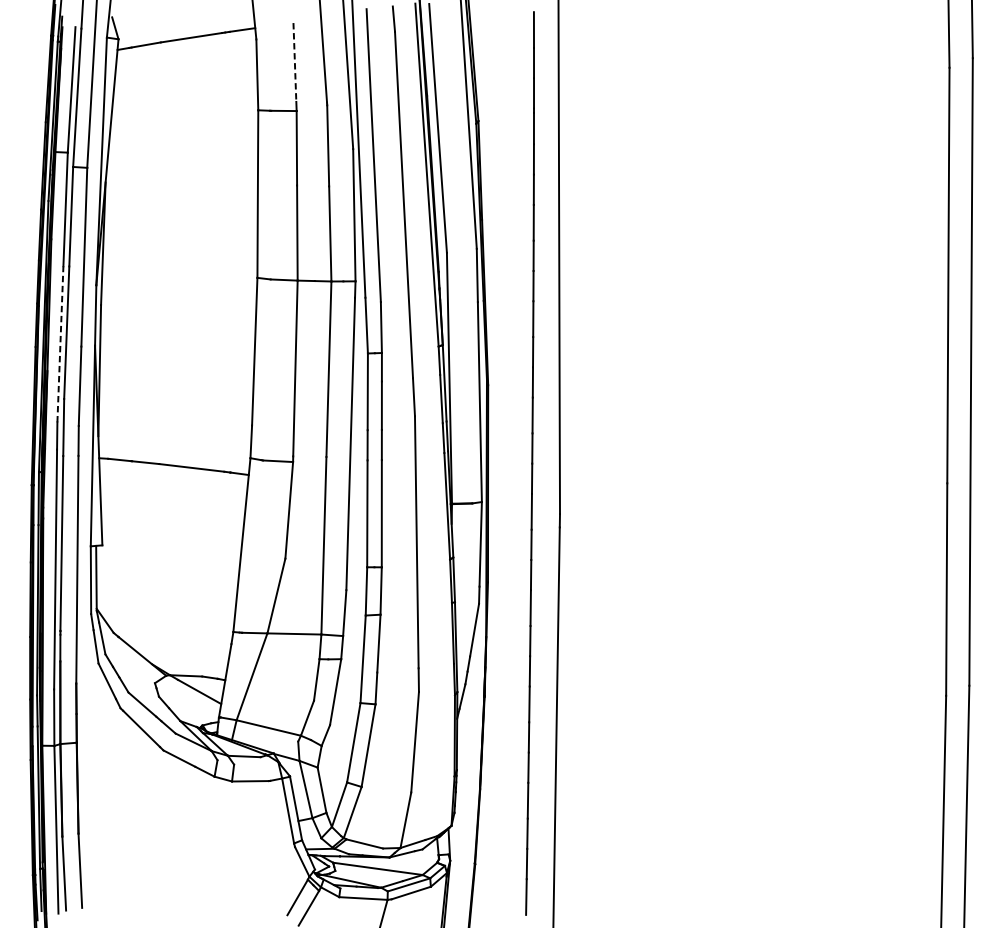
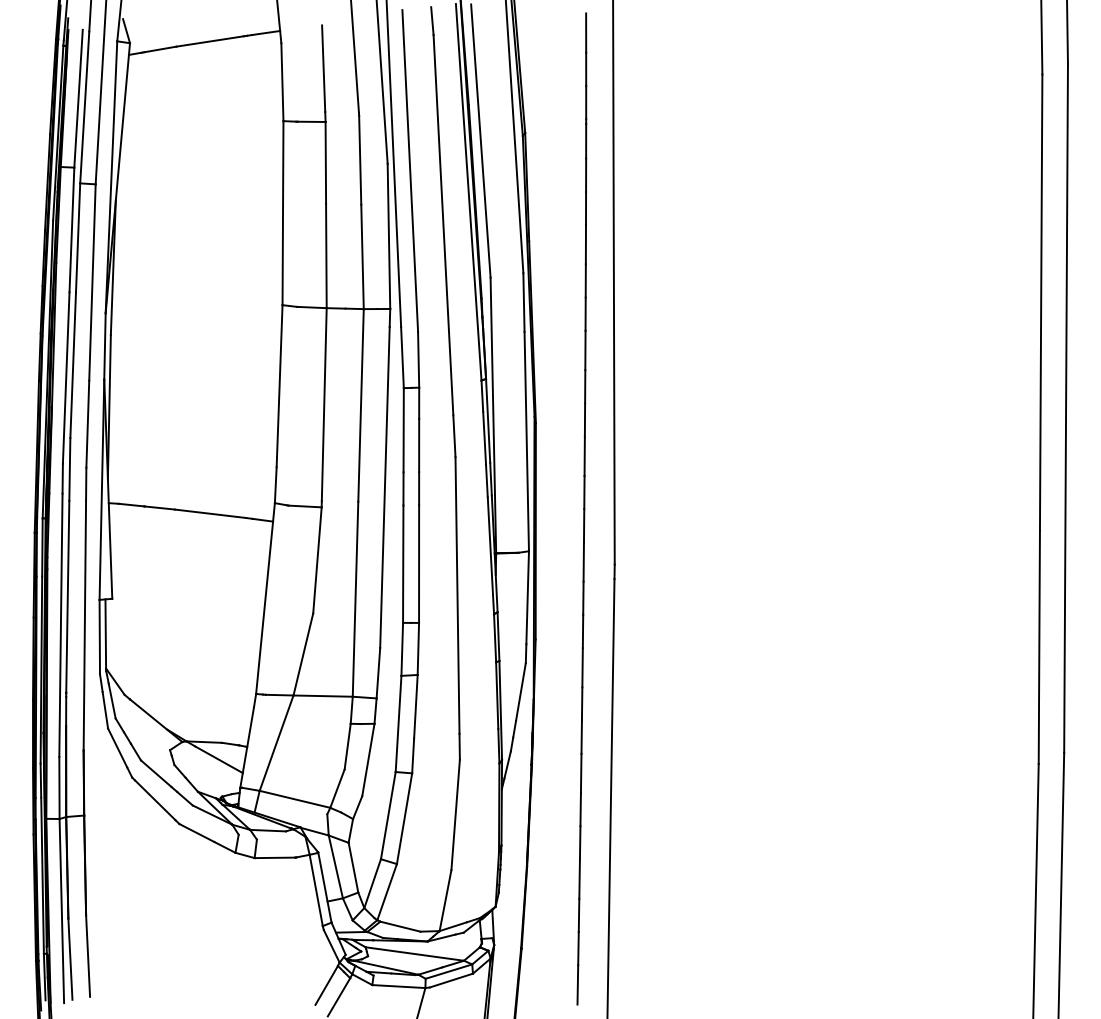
line: (294, 63) -> (323, 69), dashed -> solid
line: (60, 344) -> (66, 378), dashed -> solid

